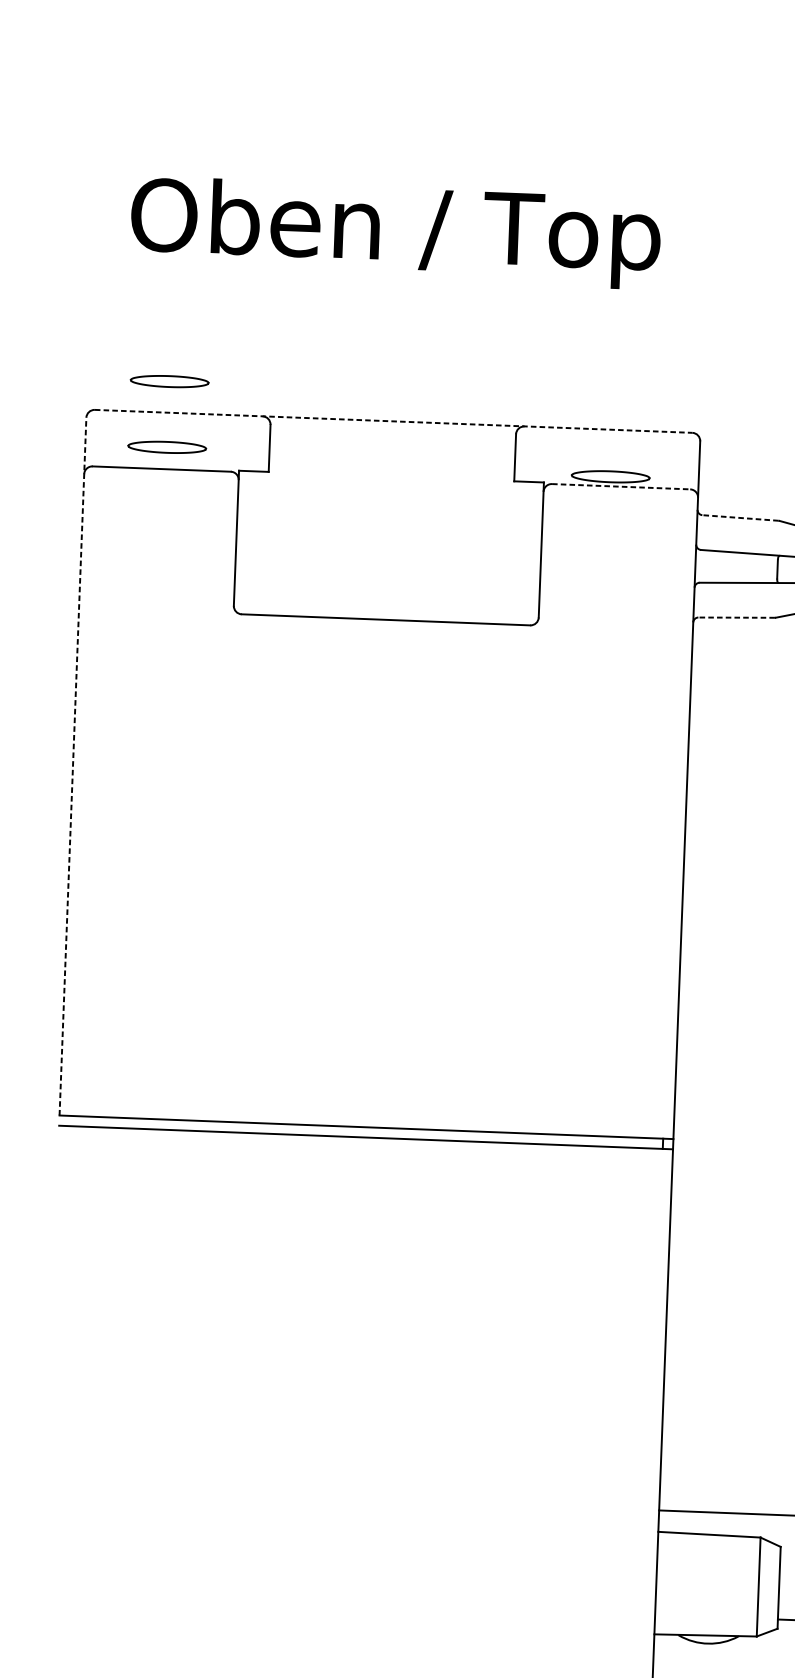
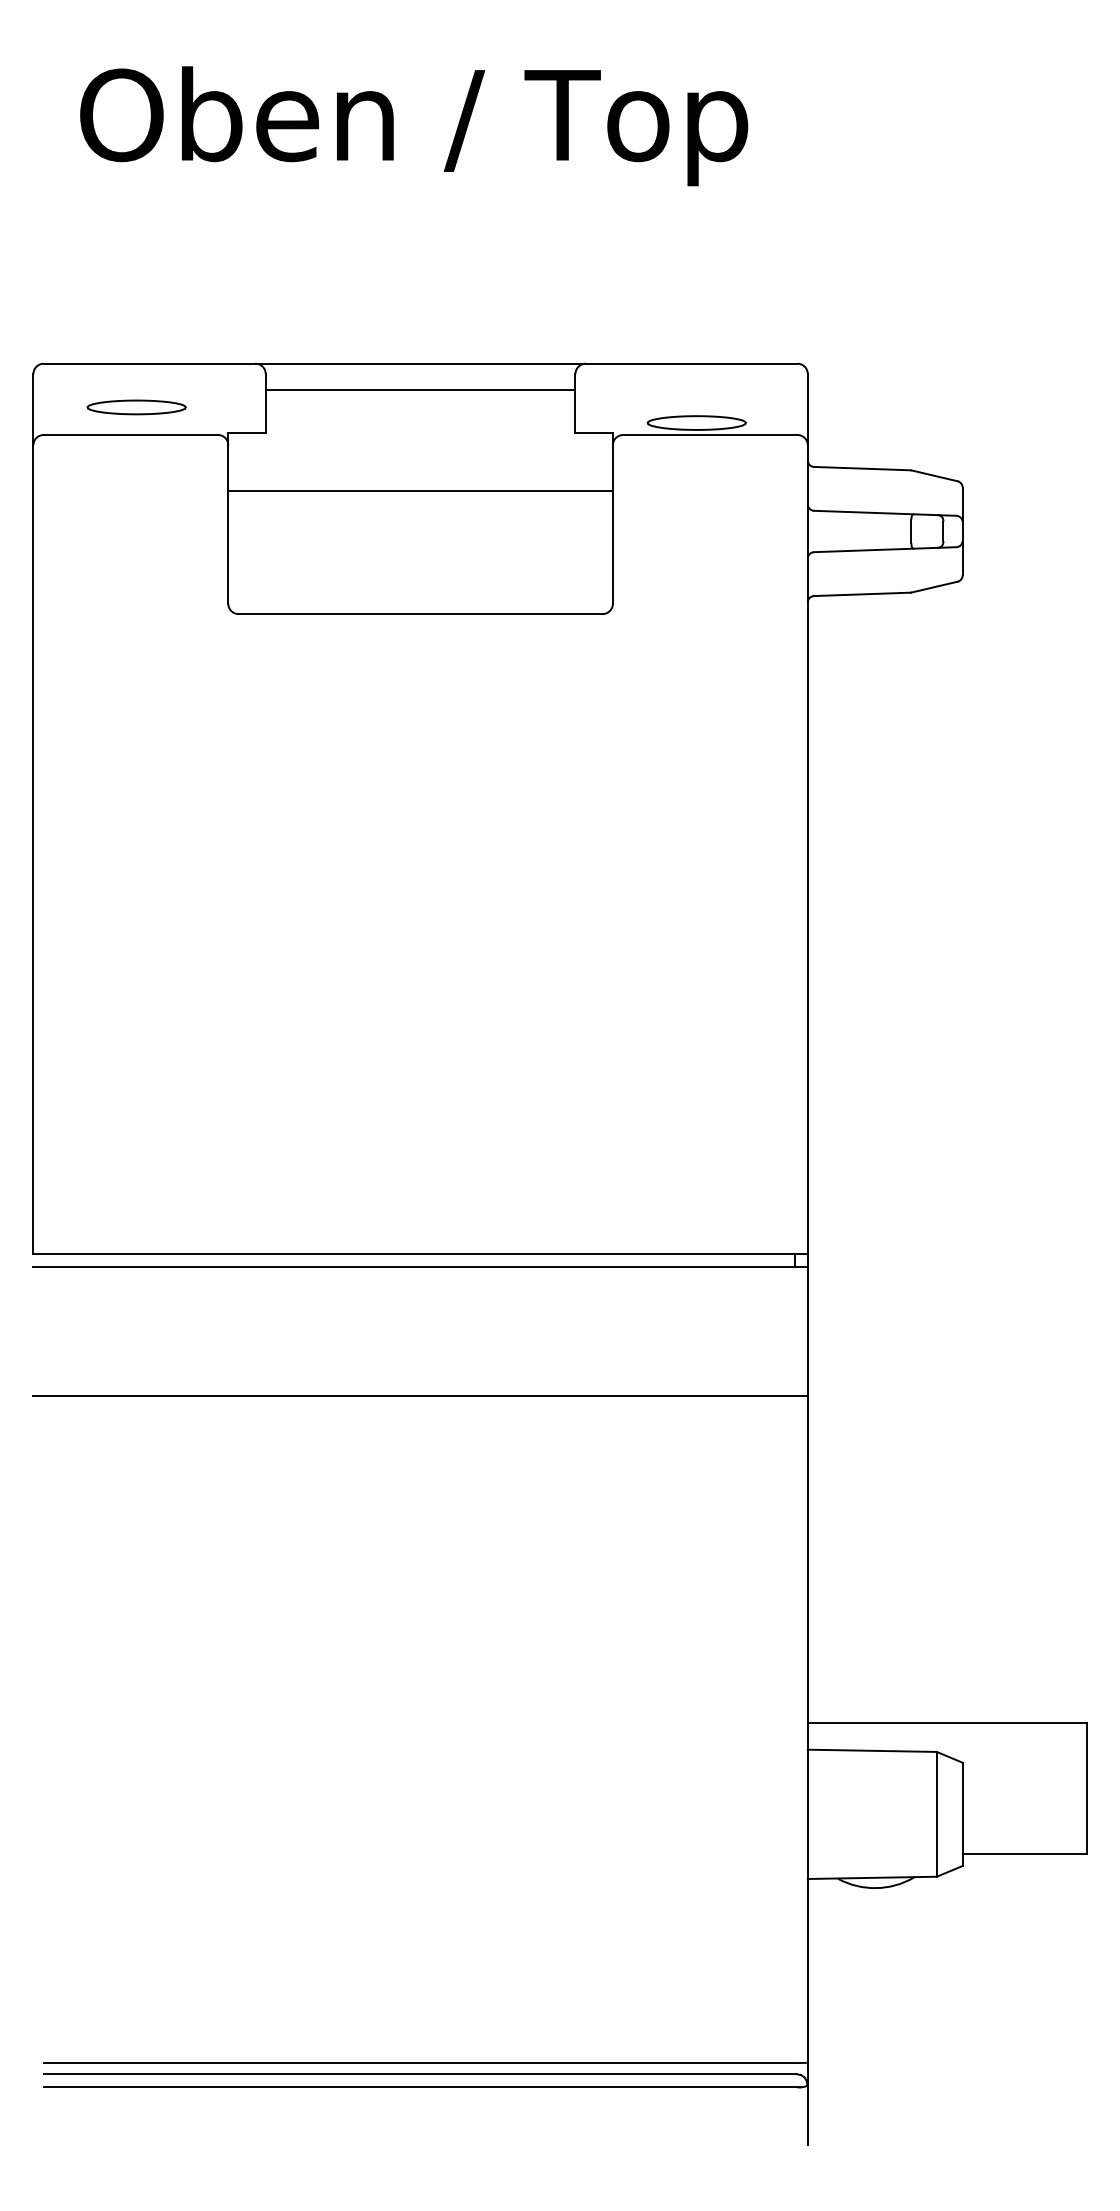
part: (169, 381) -> (136, 324), removed
line: (393, 421) -> (420, 363), dashed -> solid
line: (392, 441) -> (420, 389), added
line: (621, 487) -> (710, 435), dashed -> solid
line: (739, 517) -> (861, 468), dashed -> solid
line: (389, 522) -> (420, 491), added
line: (736, 617) -> (861, 594), dashed -> solid
line: (73, 766) -> (33, 813), dashed -> solid
line: (362, 1240) -> (420, 1396), added

